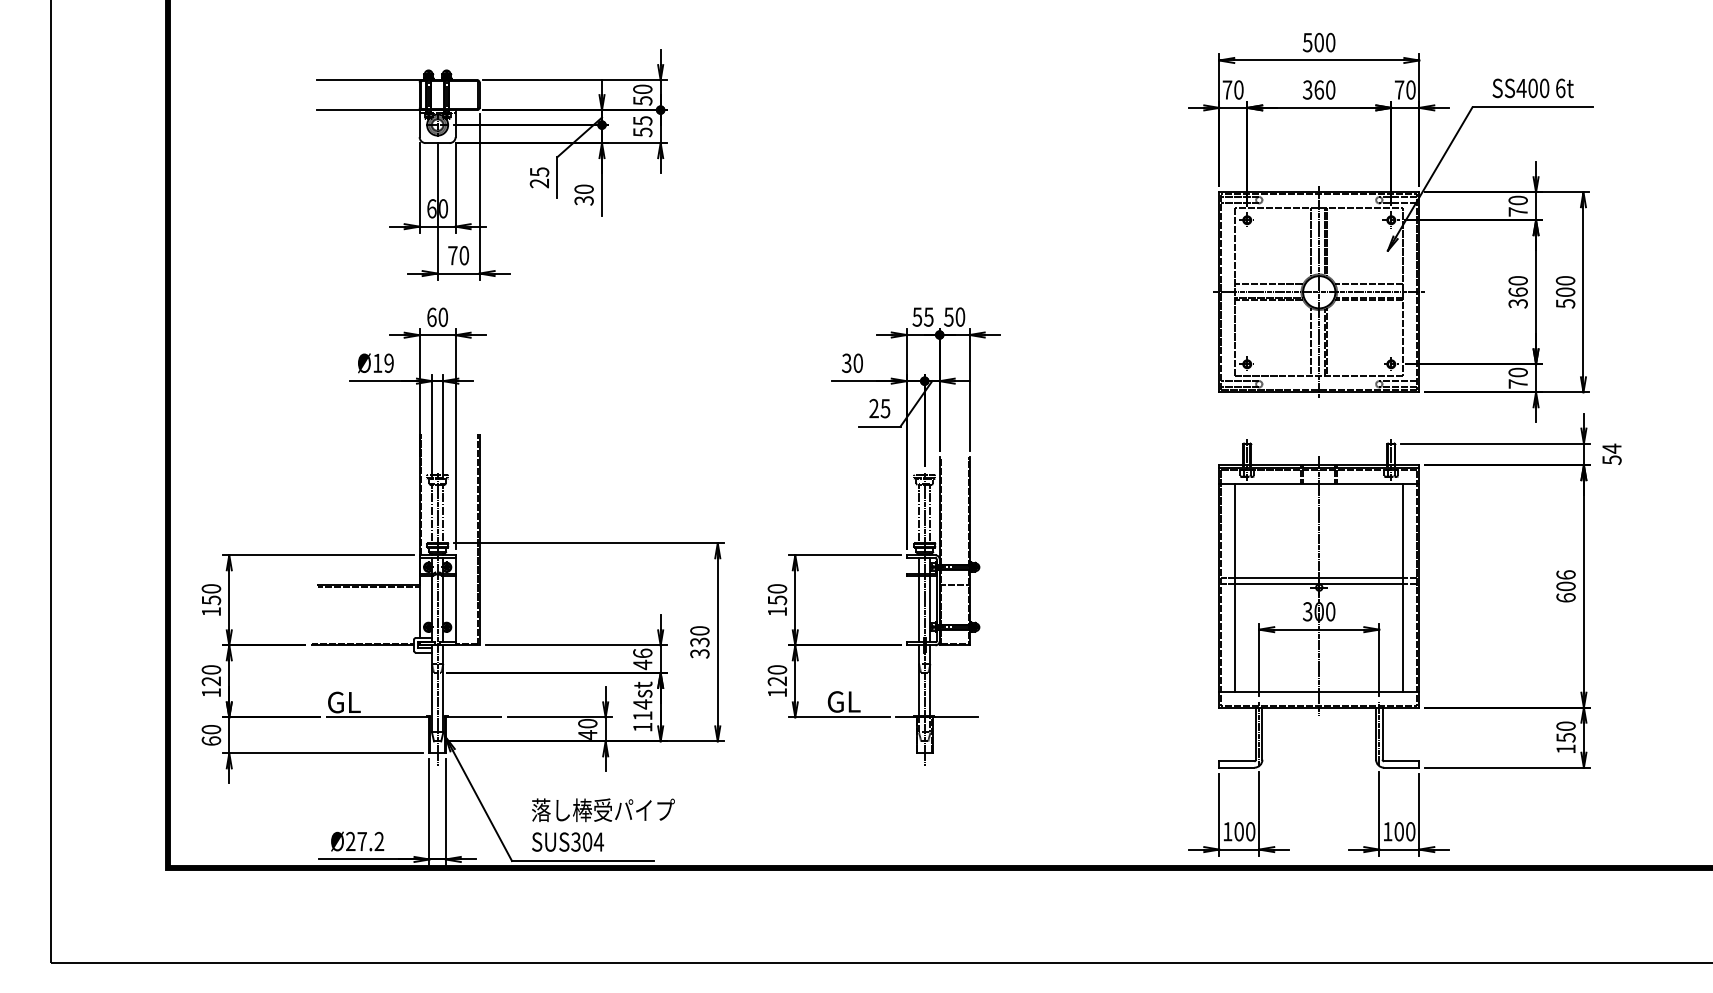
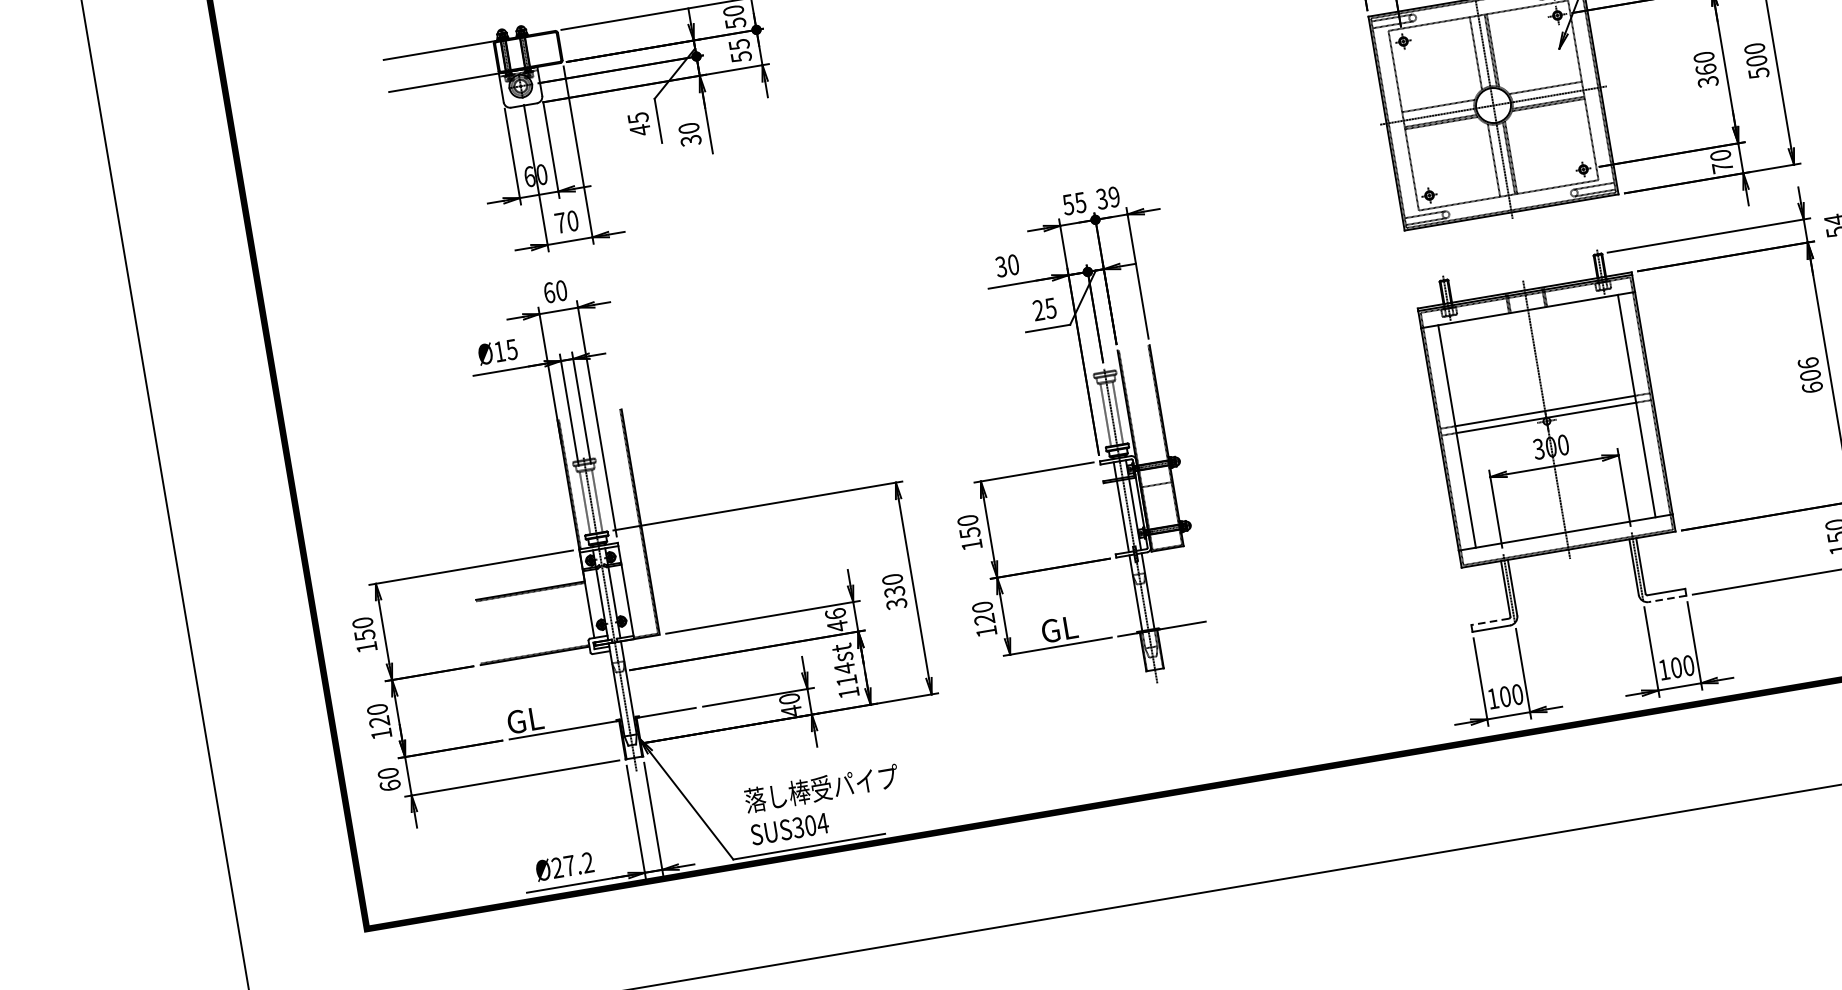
text: (538, 183) -> (639, 130), 25 -> 45
text: (954, 316) -> (1107, 197), 50 -> 39
text: (388, 362) -> (511, 348), Ø19 -> Ø15
line: (1236, 761) -> (1489, 622), solid -> dashed
line: (1401, 767) -> (1667, 598), solid -> dashed

